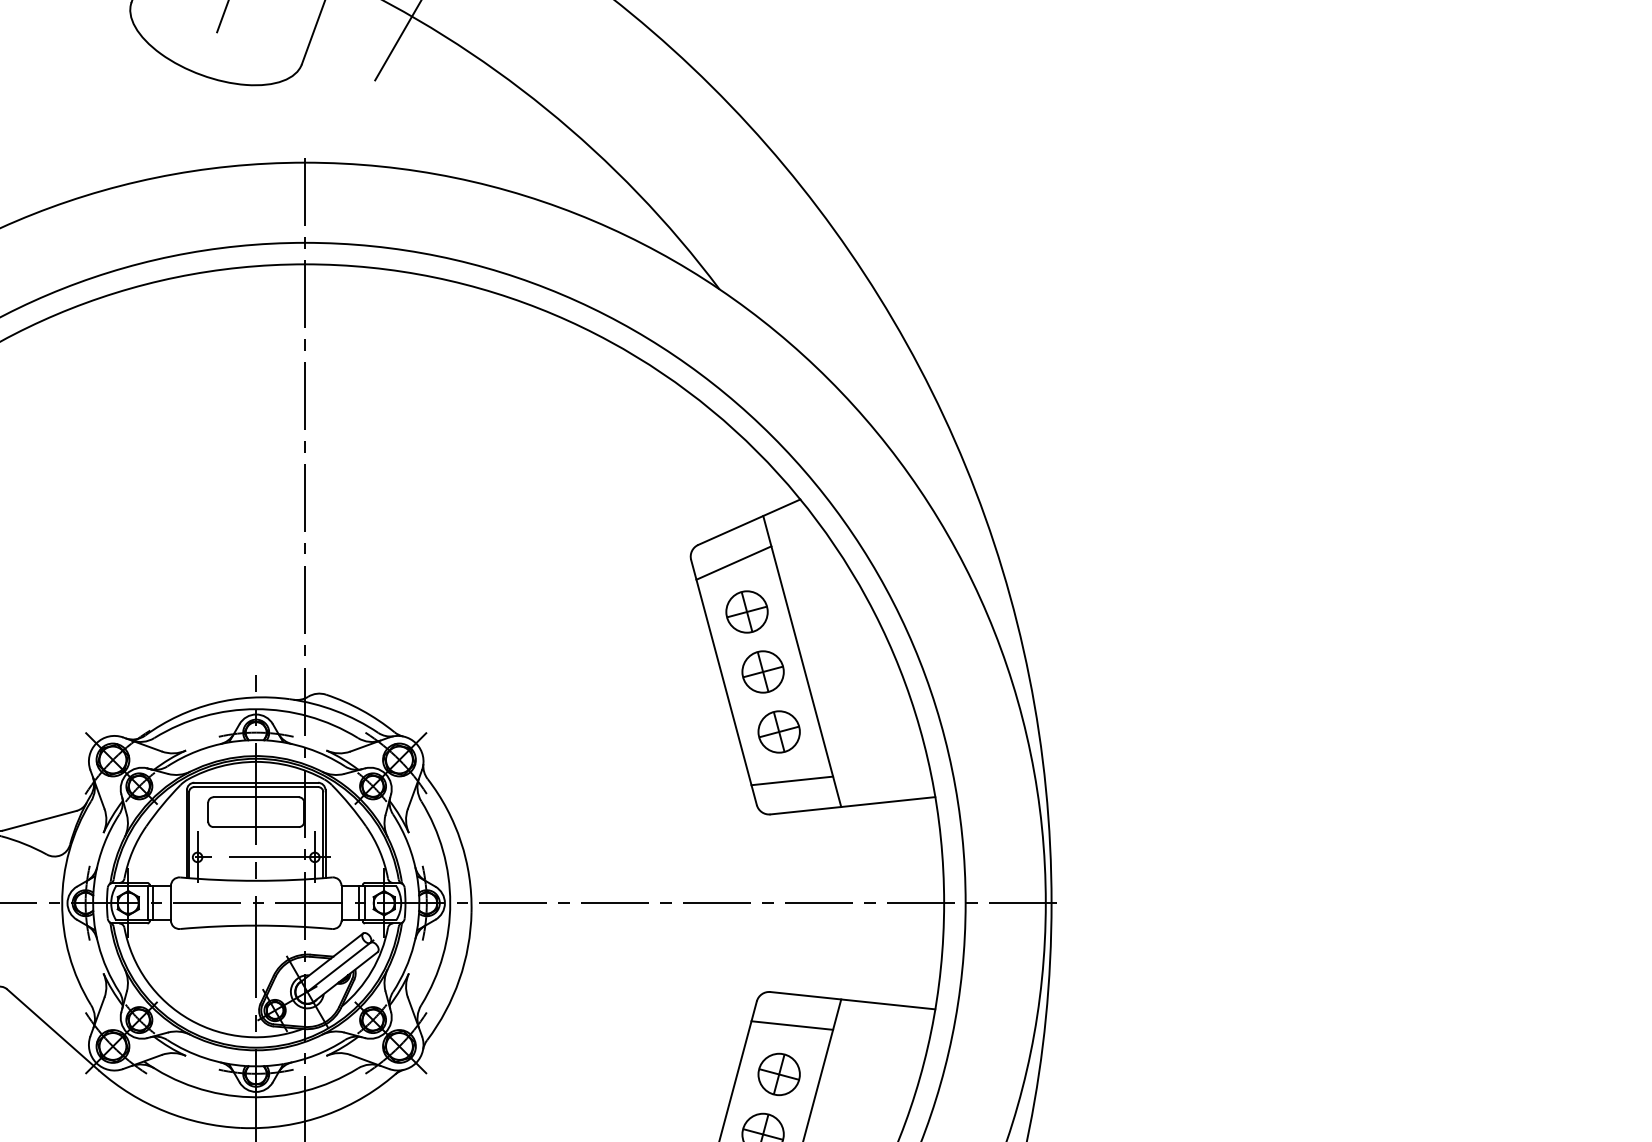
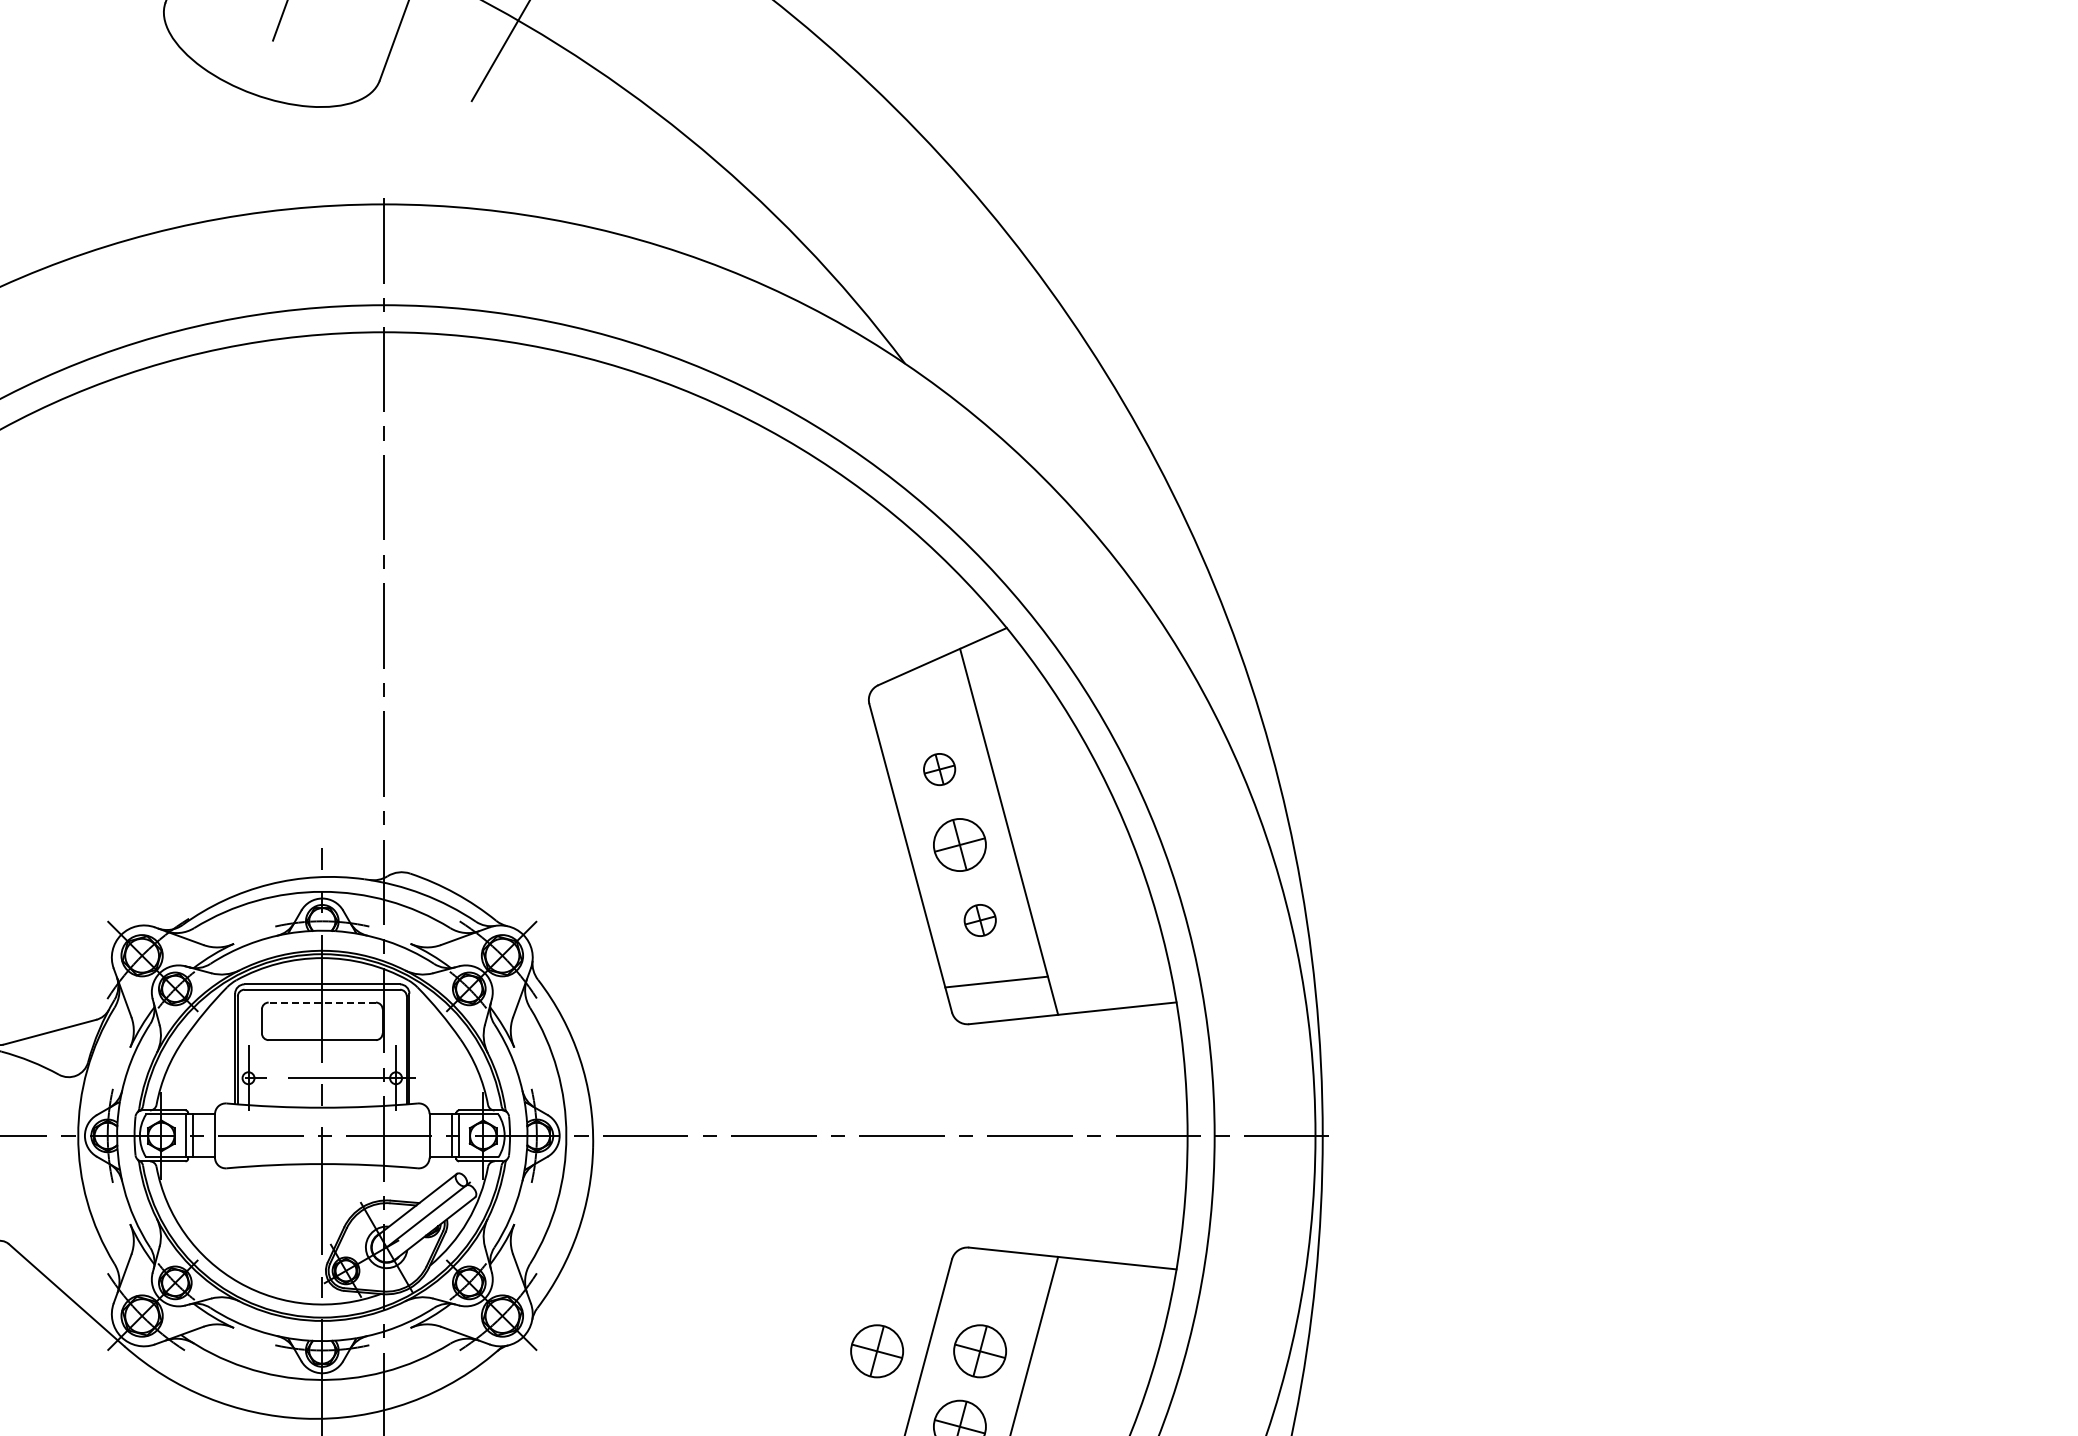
line: (734, 563) -> (923, 708), removed
part: (746, 611) -> (939, 769), size x0.6
part: (779, 731) -> (980, 920), size x0.6
line: (256, 797) -> (322, 1002), solid -> dashed
line: (792, 1025) -> (996, 1289), removed
part: (697, 1074) -> (877, 1351), added

